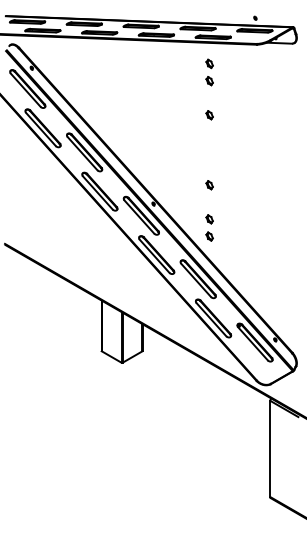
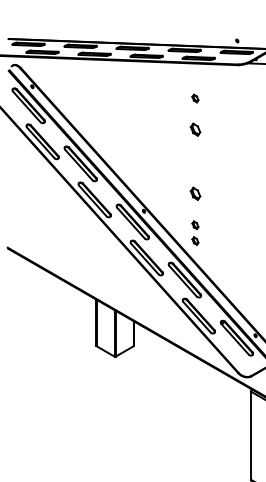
part: (209, 63) -> (195, 82), removed
part: (209, 115) -> (195, 130), size x1.6
part: (209, 185) -> (195, 194), size x1.6

